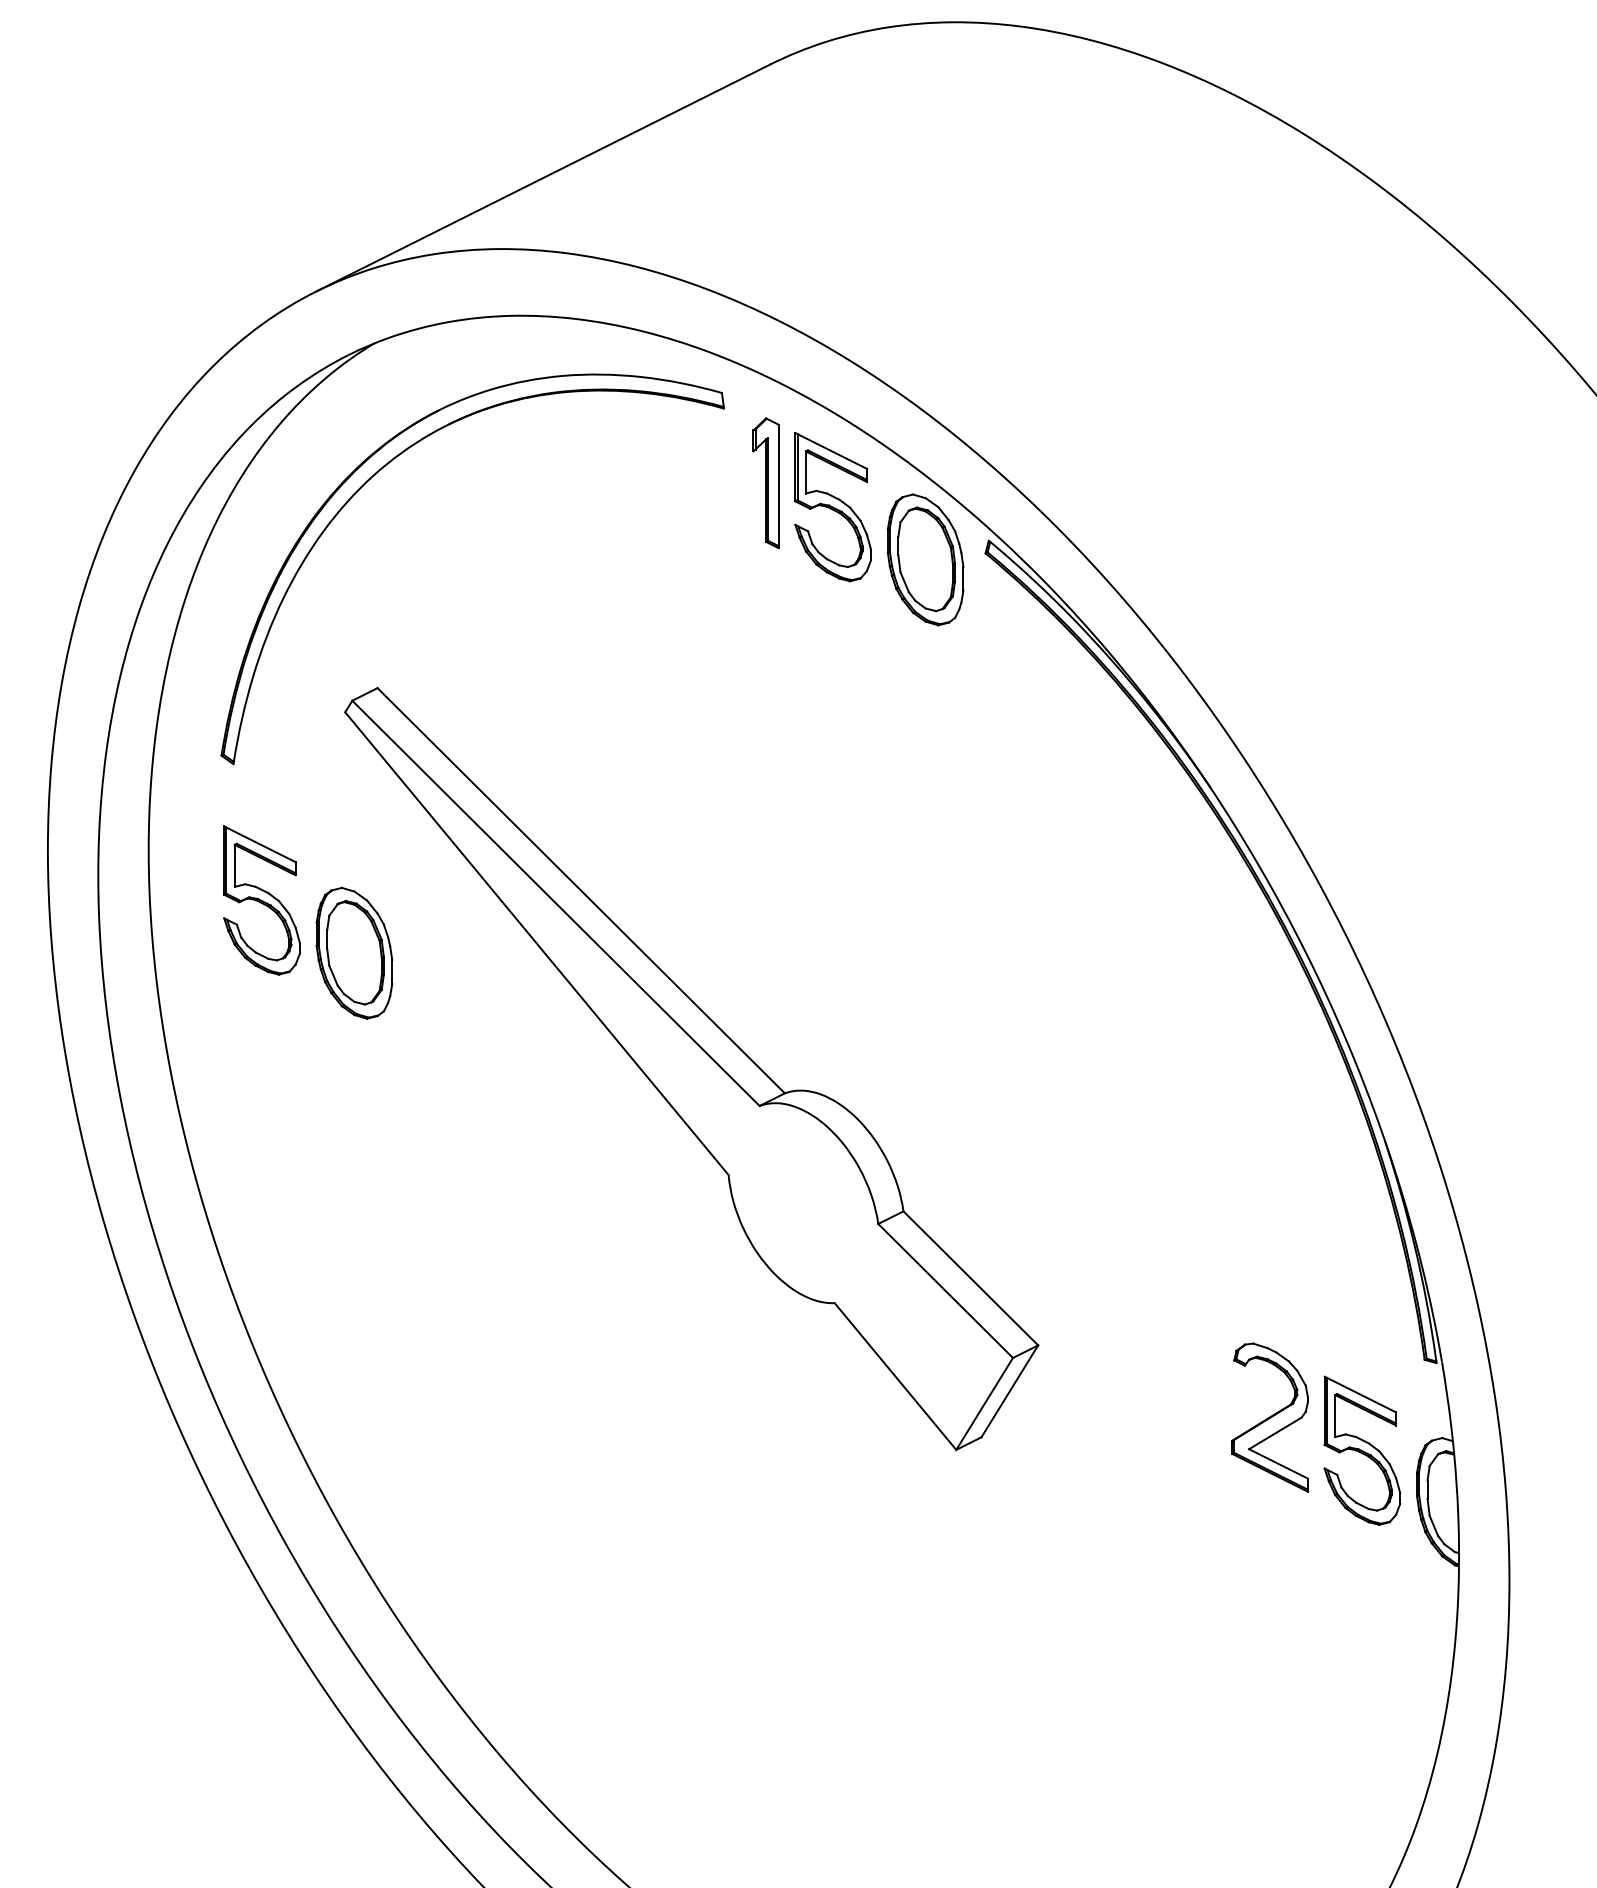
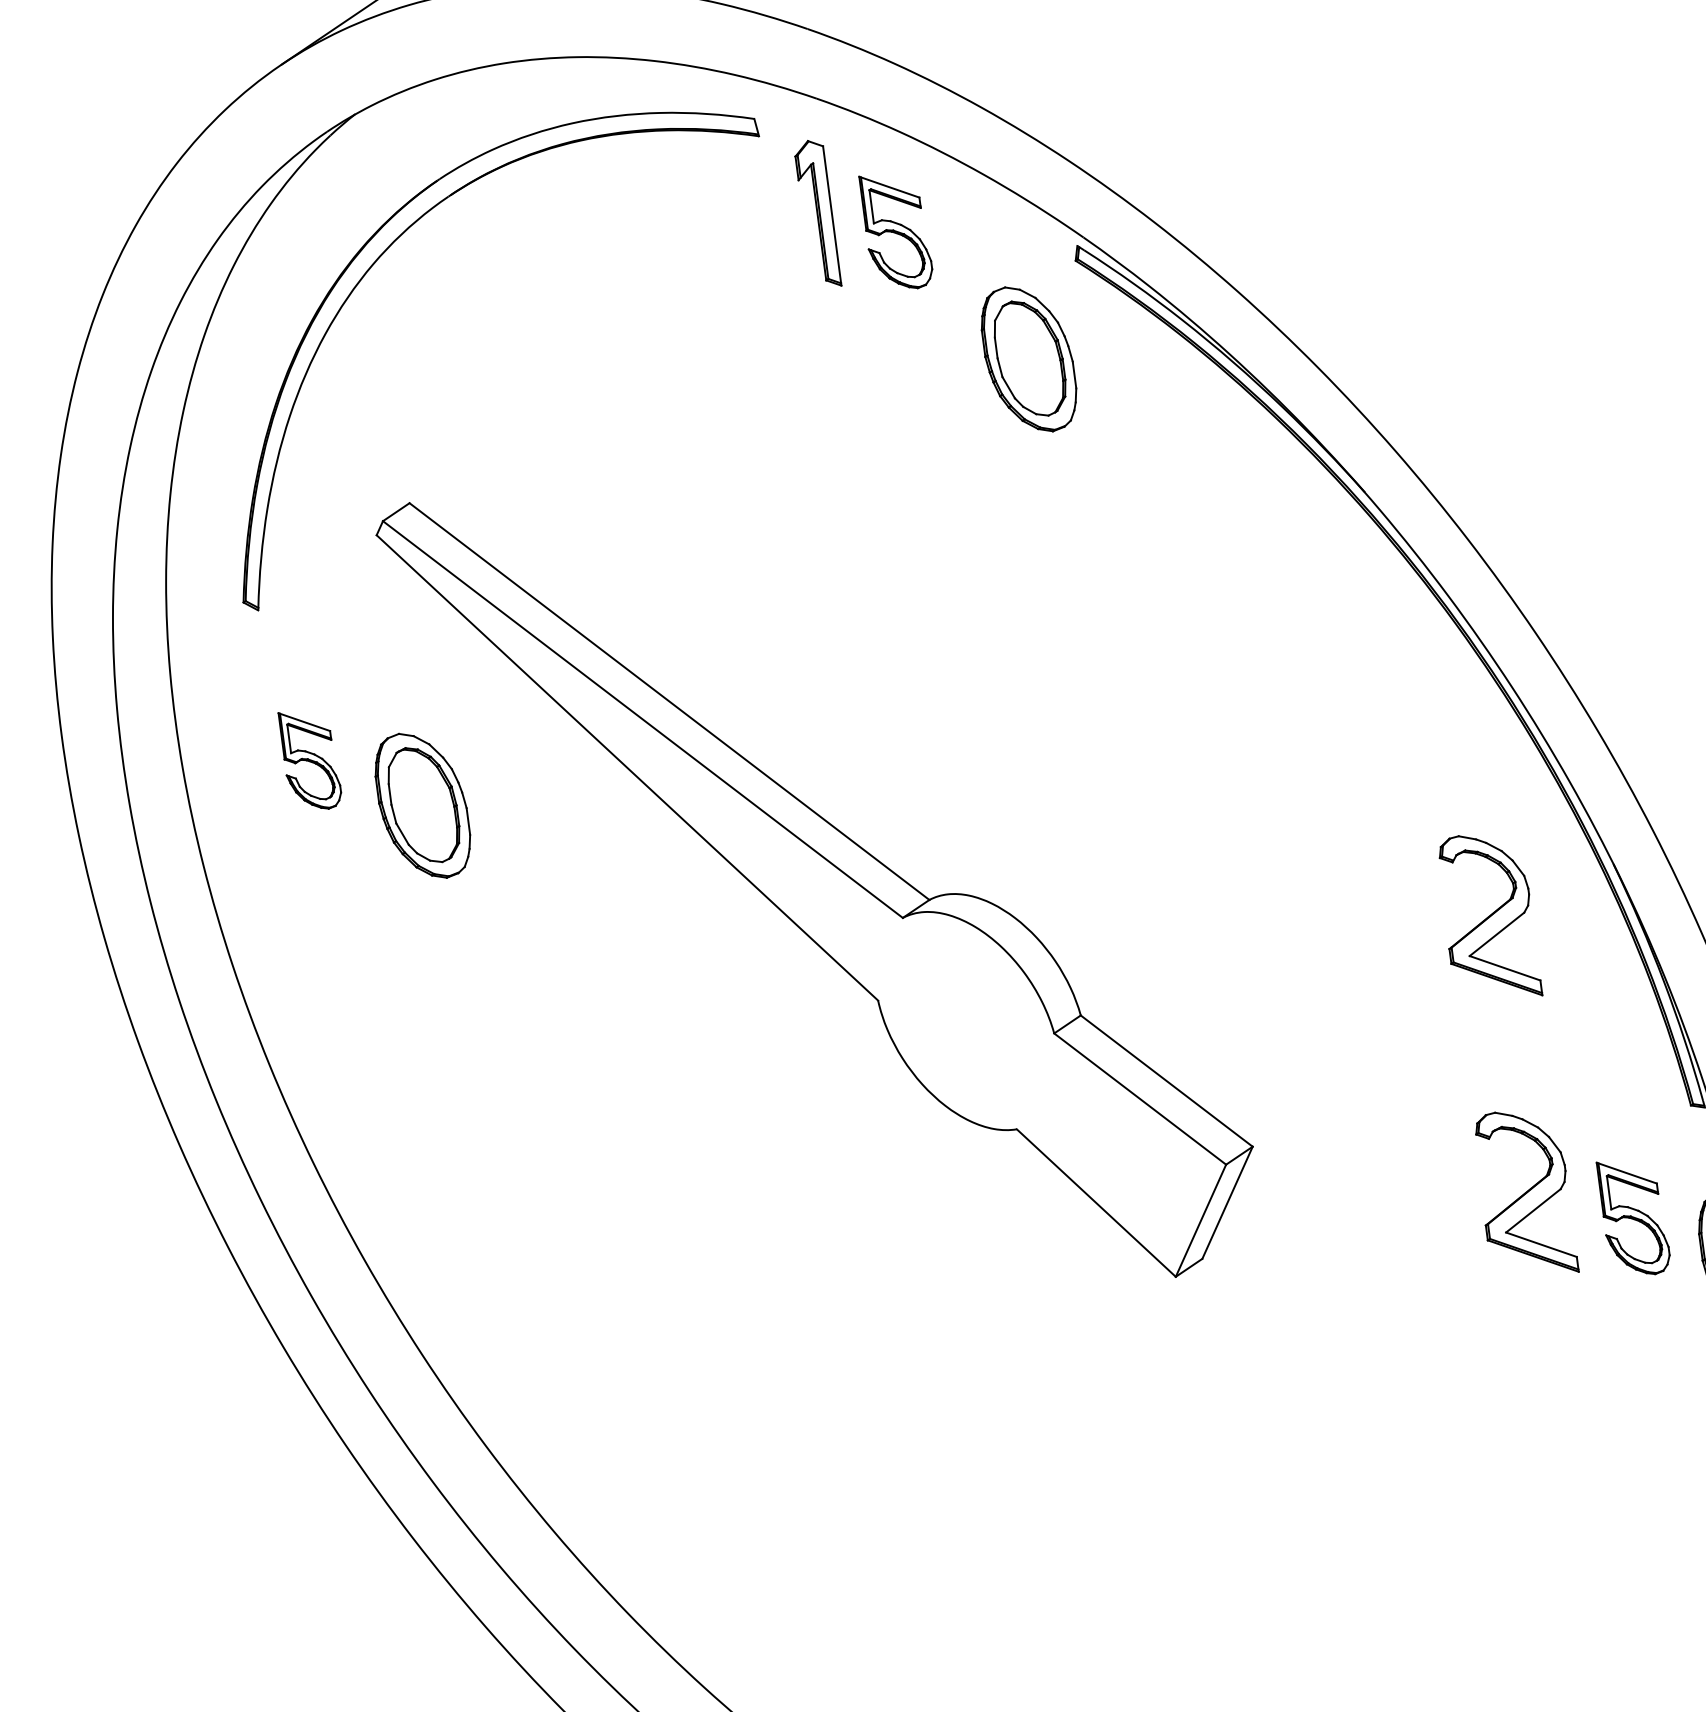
part: (832, 507) -> (896, 231), size x0.7
part: (925, 559) -> (1028, 358), moved
part: (261, 900) -> (310, 760), size x0.6
part: (1269, 1172) -> (1488, 917), added
part: (1362, 1450) -> (1634, 1217), size x0.7

